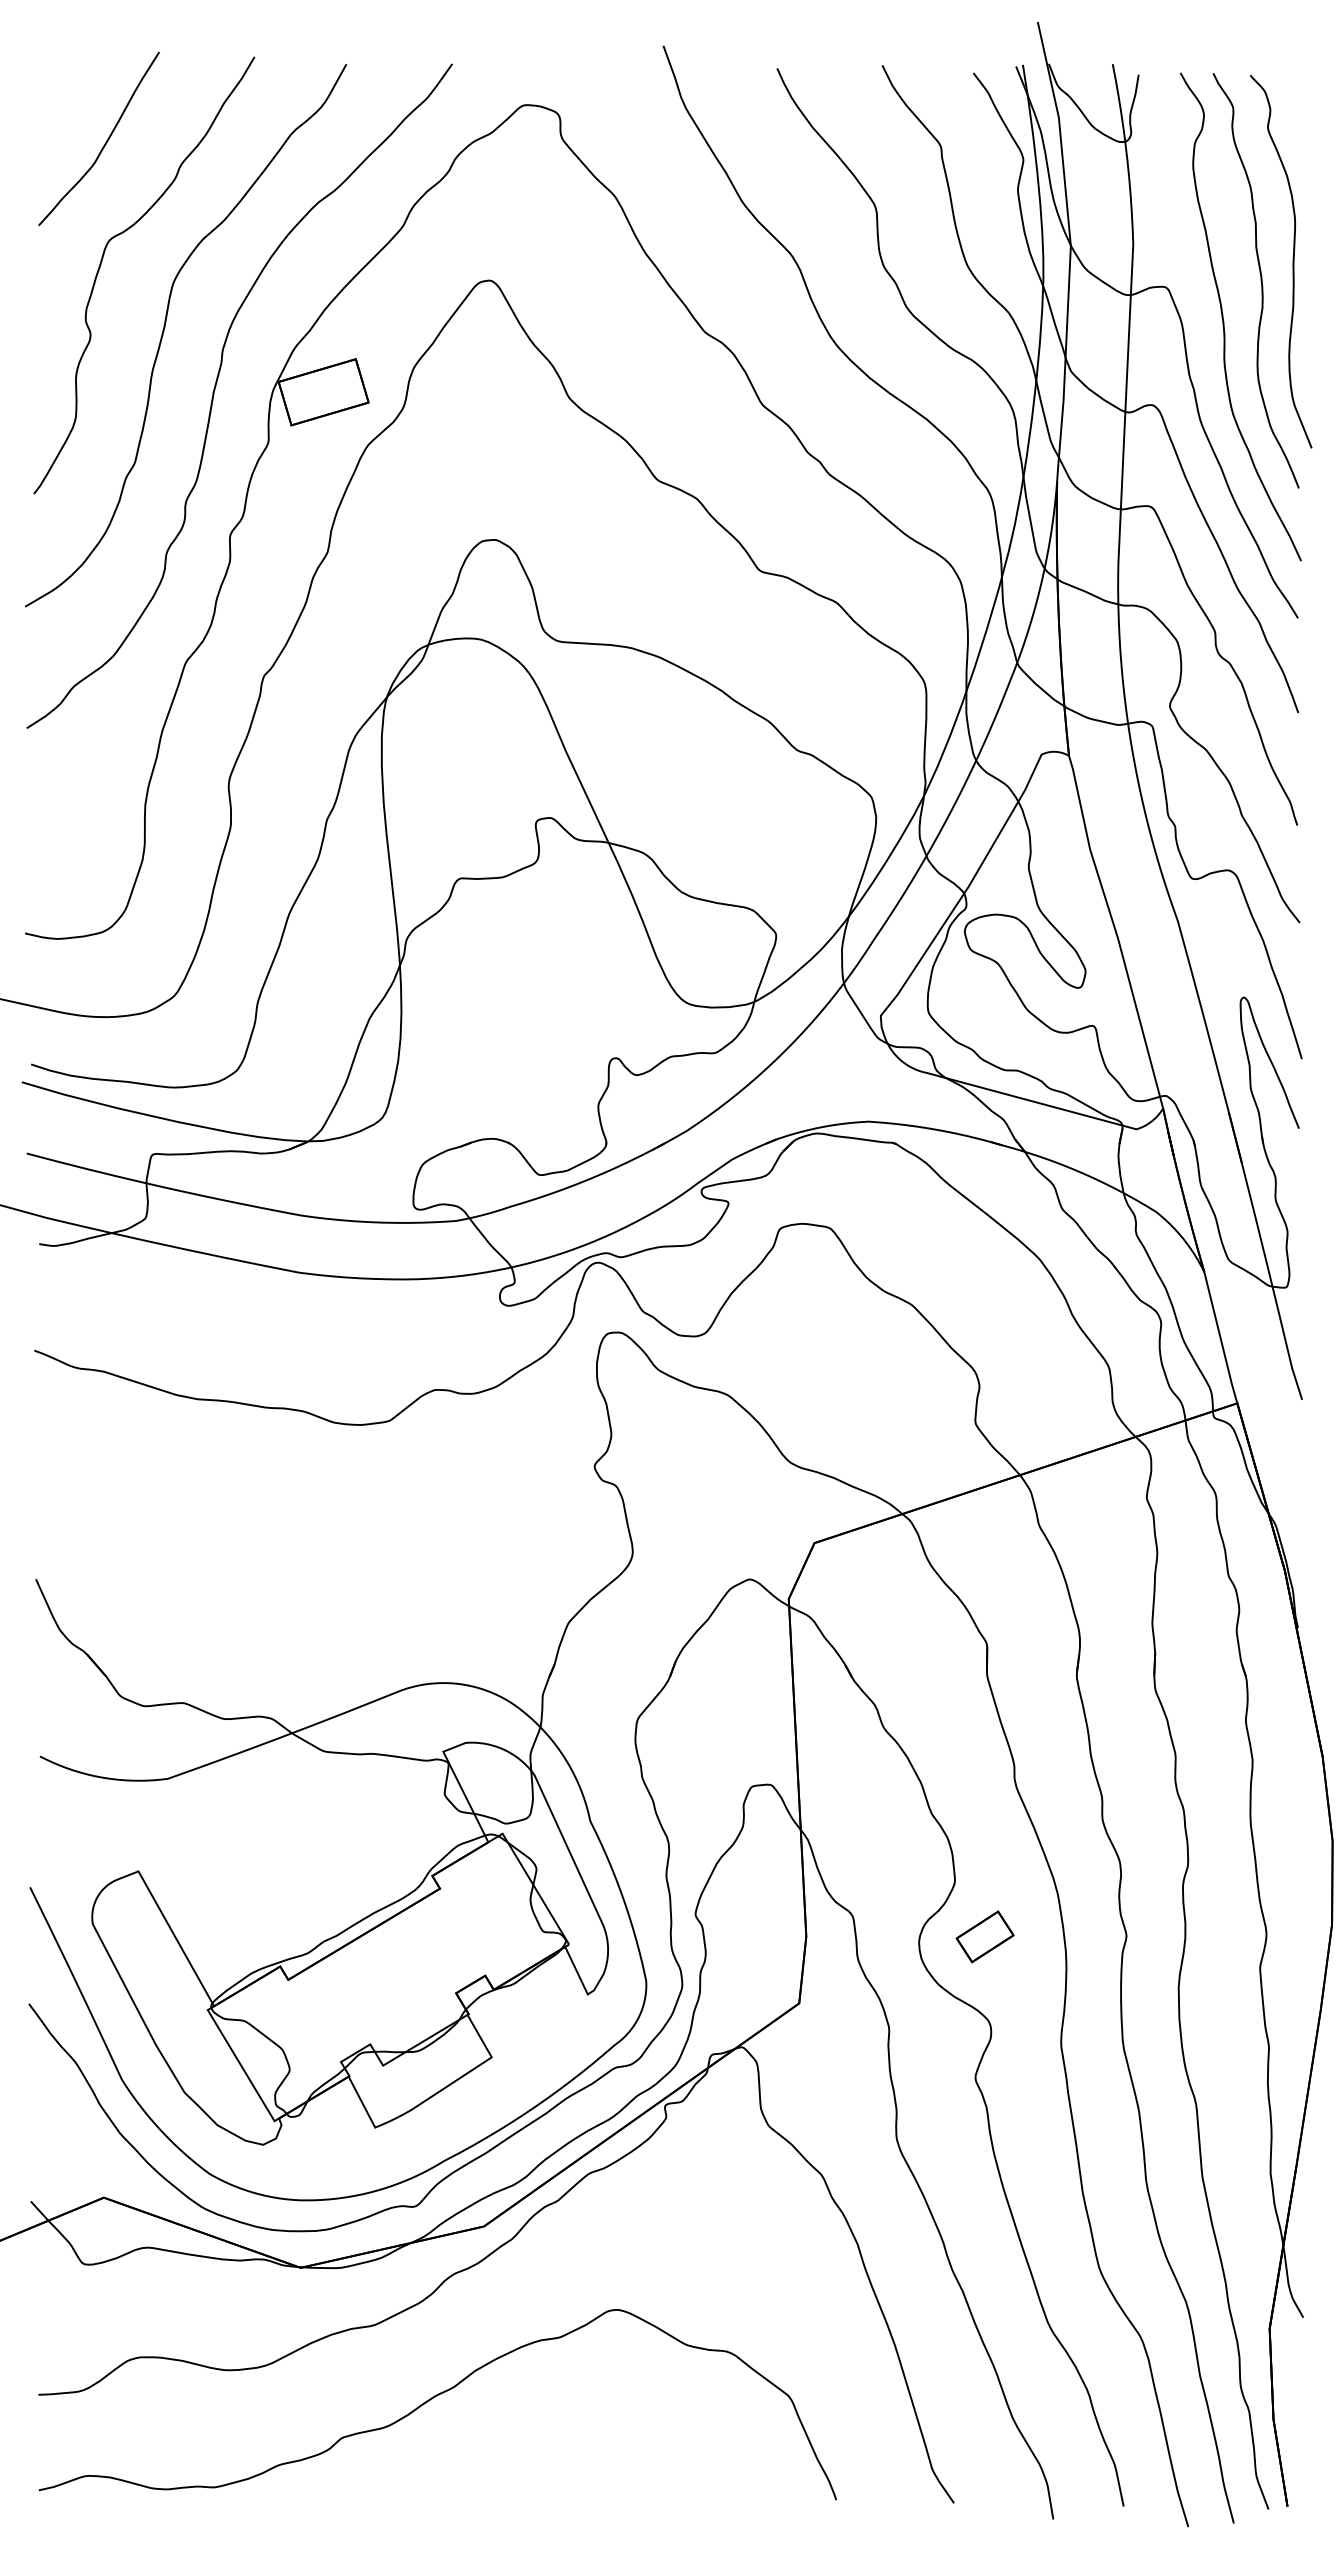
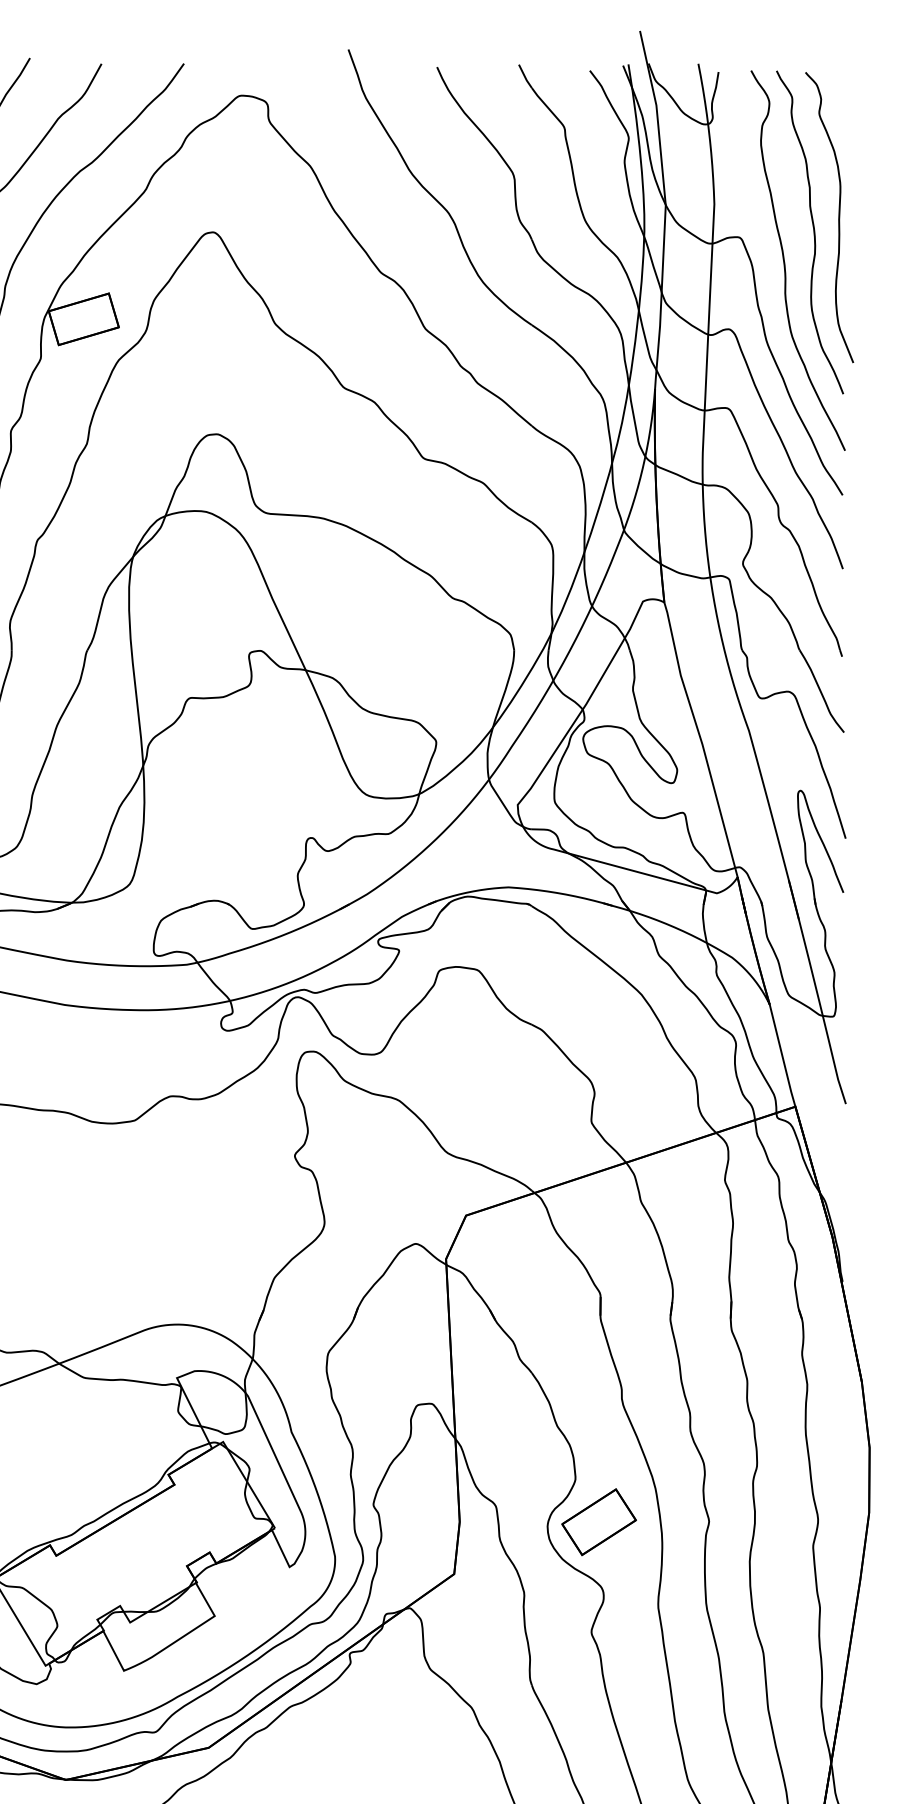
part: (984, 1936) -> (598, 1521), size x1.67

